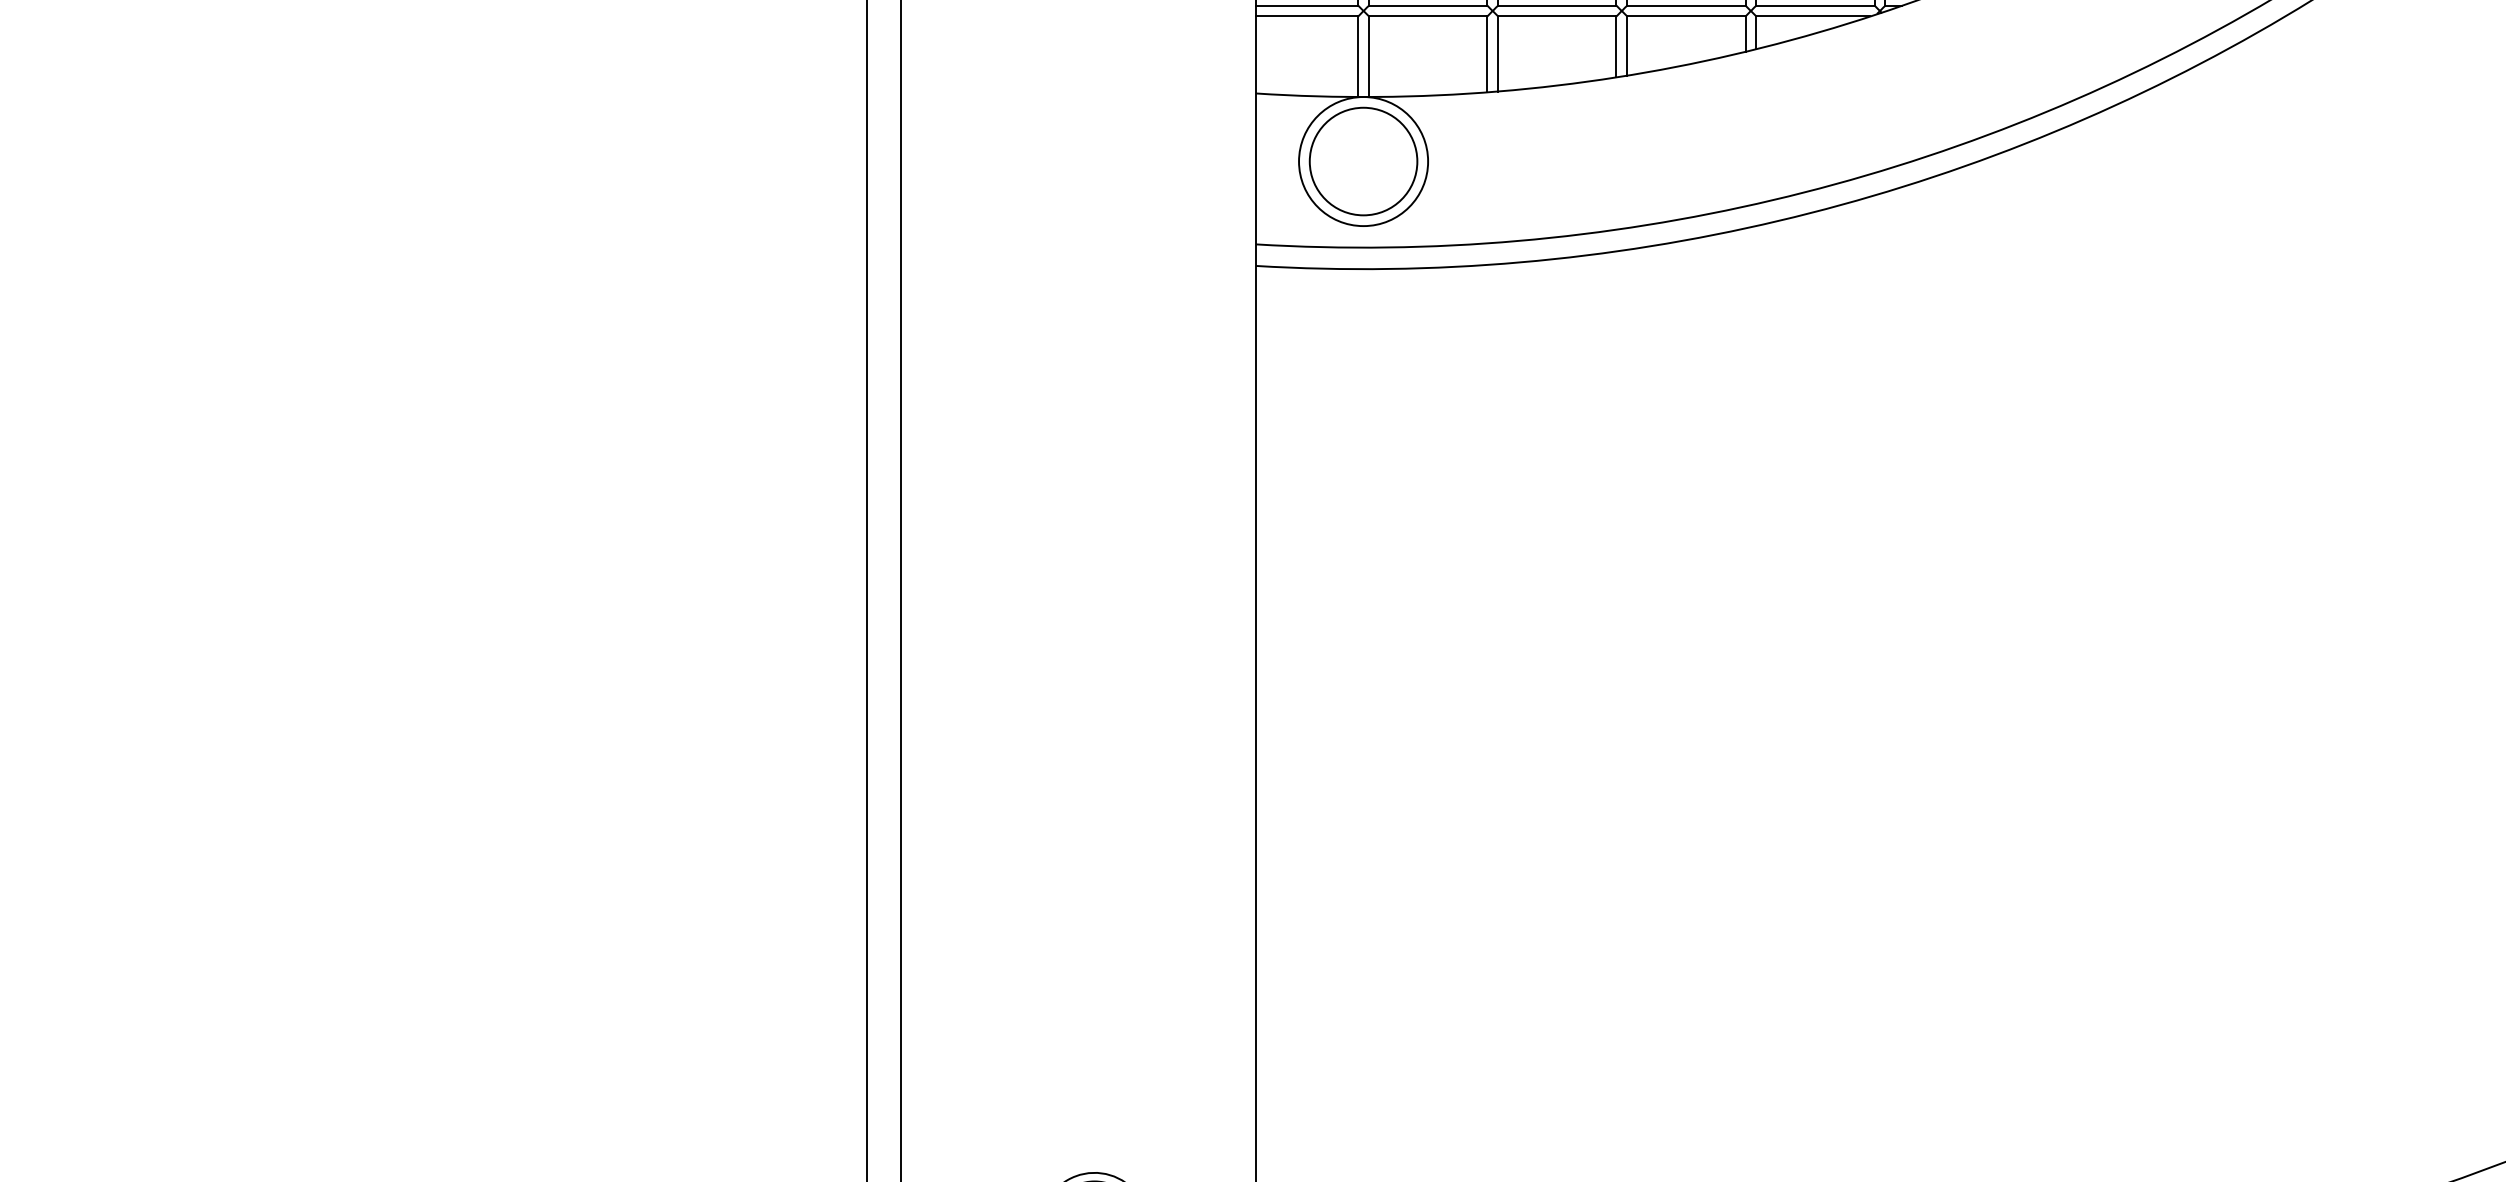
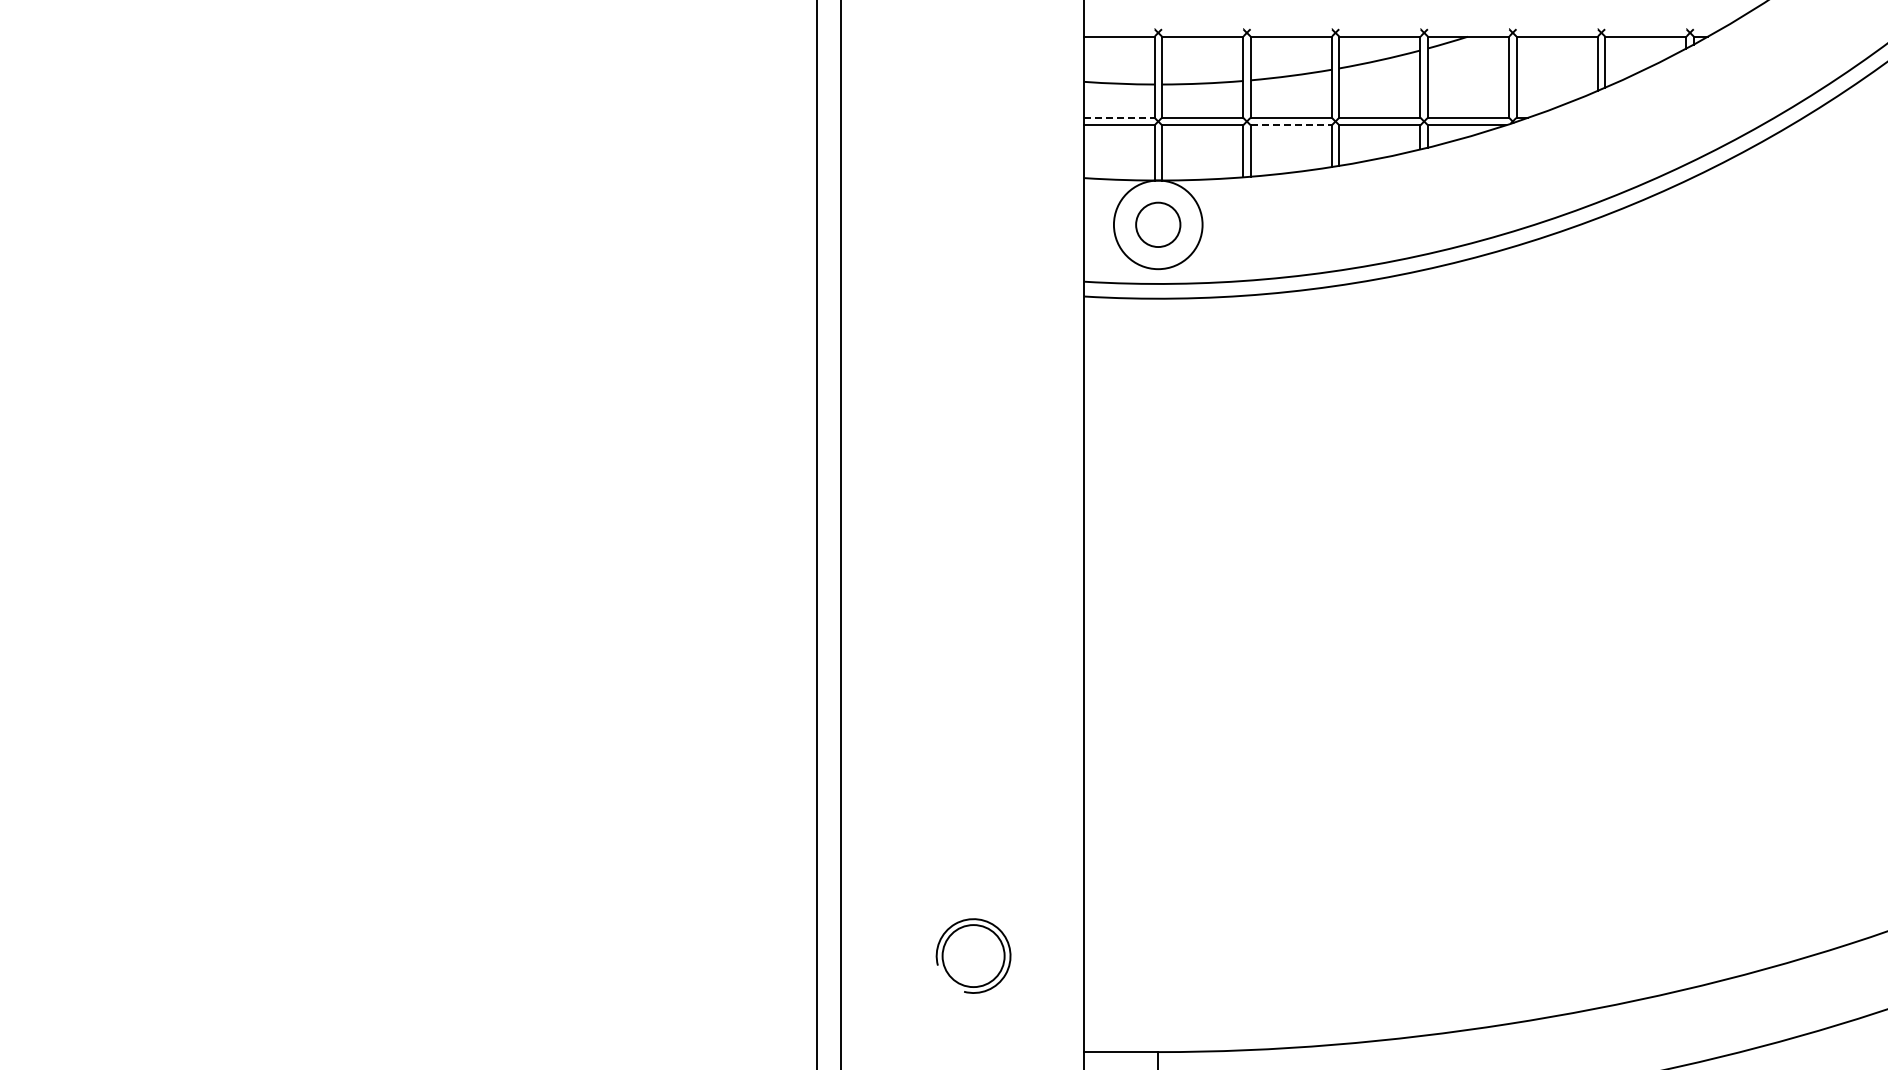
line: (1307, 5) -> (1119, 117), solid -> dashed
line: (1557, 16) -> (1291, 125), solid -> dashed
circle: (1363, 161) -> (1158, 224), size x0.6

